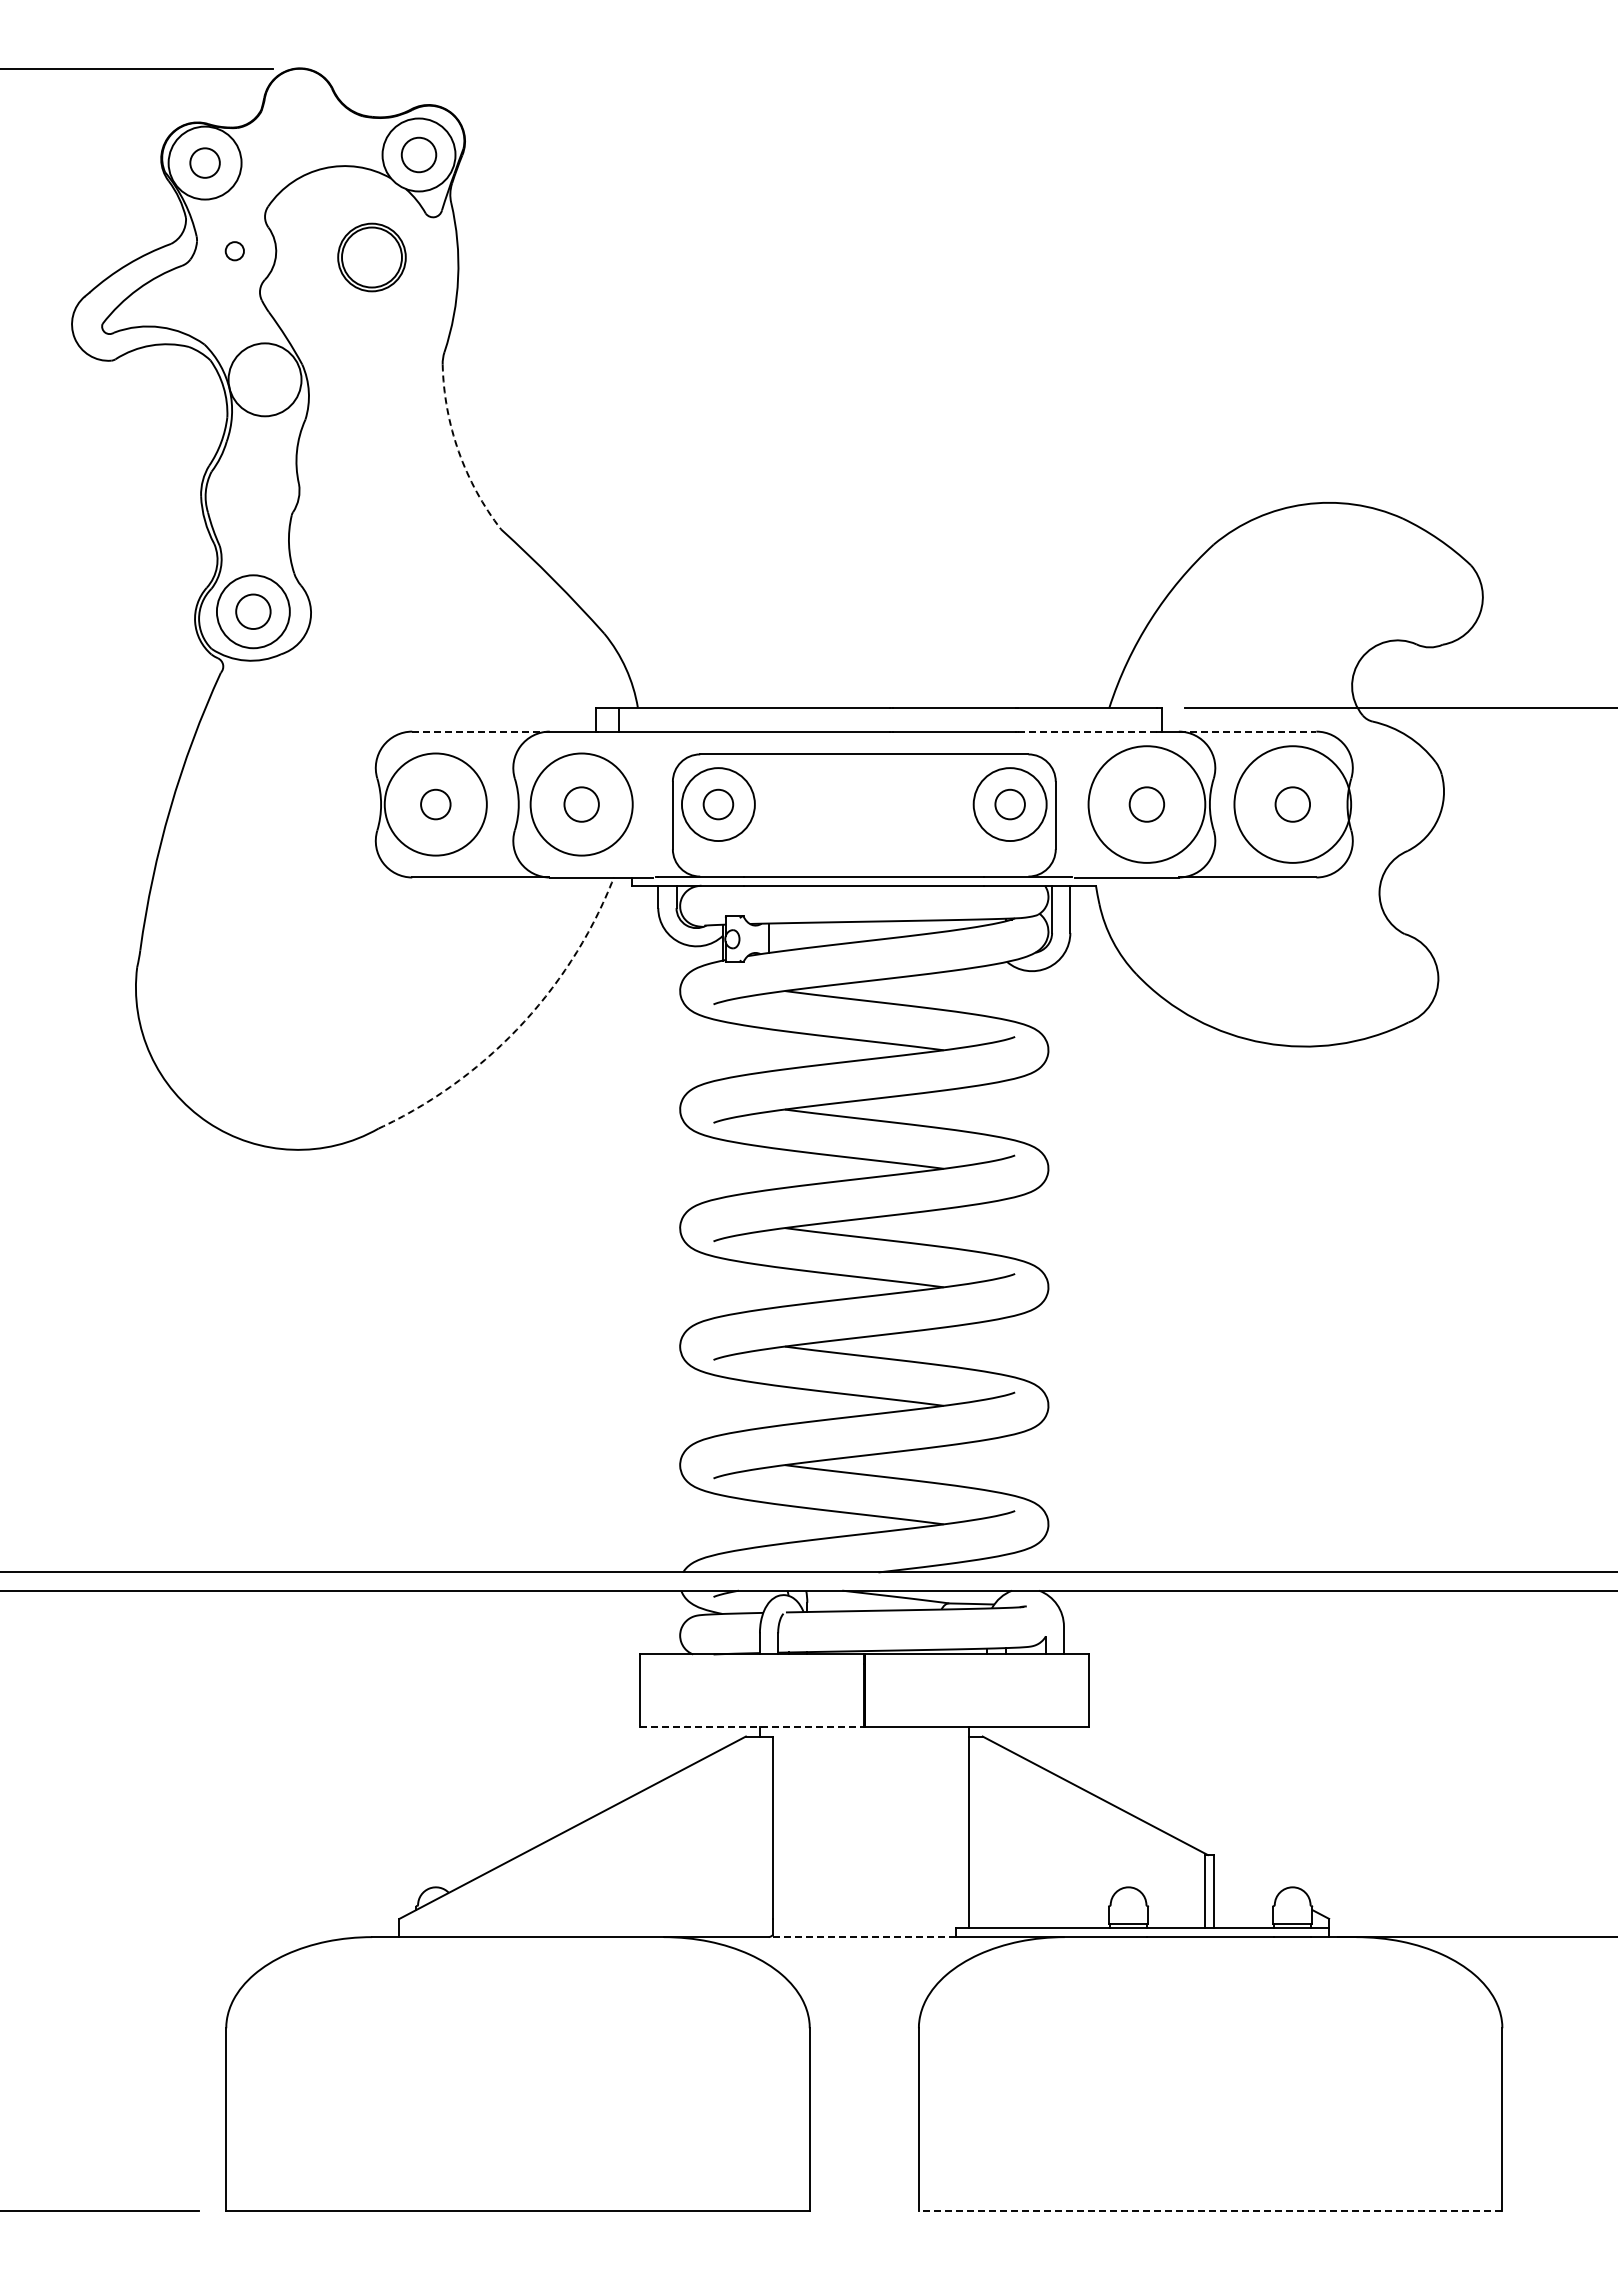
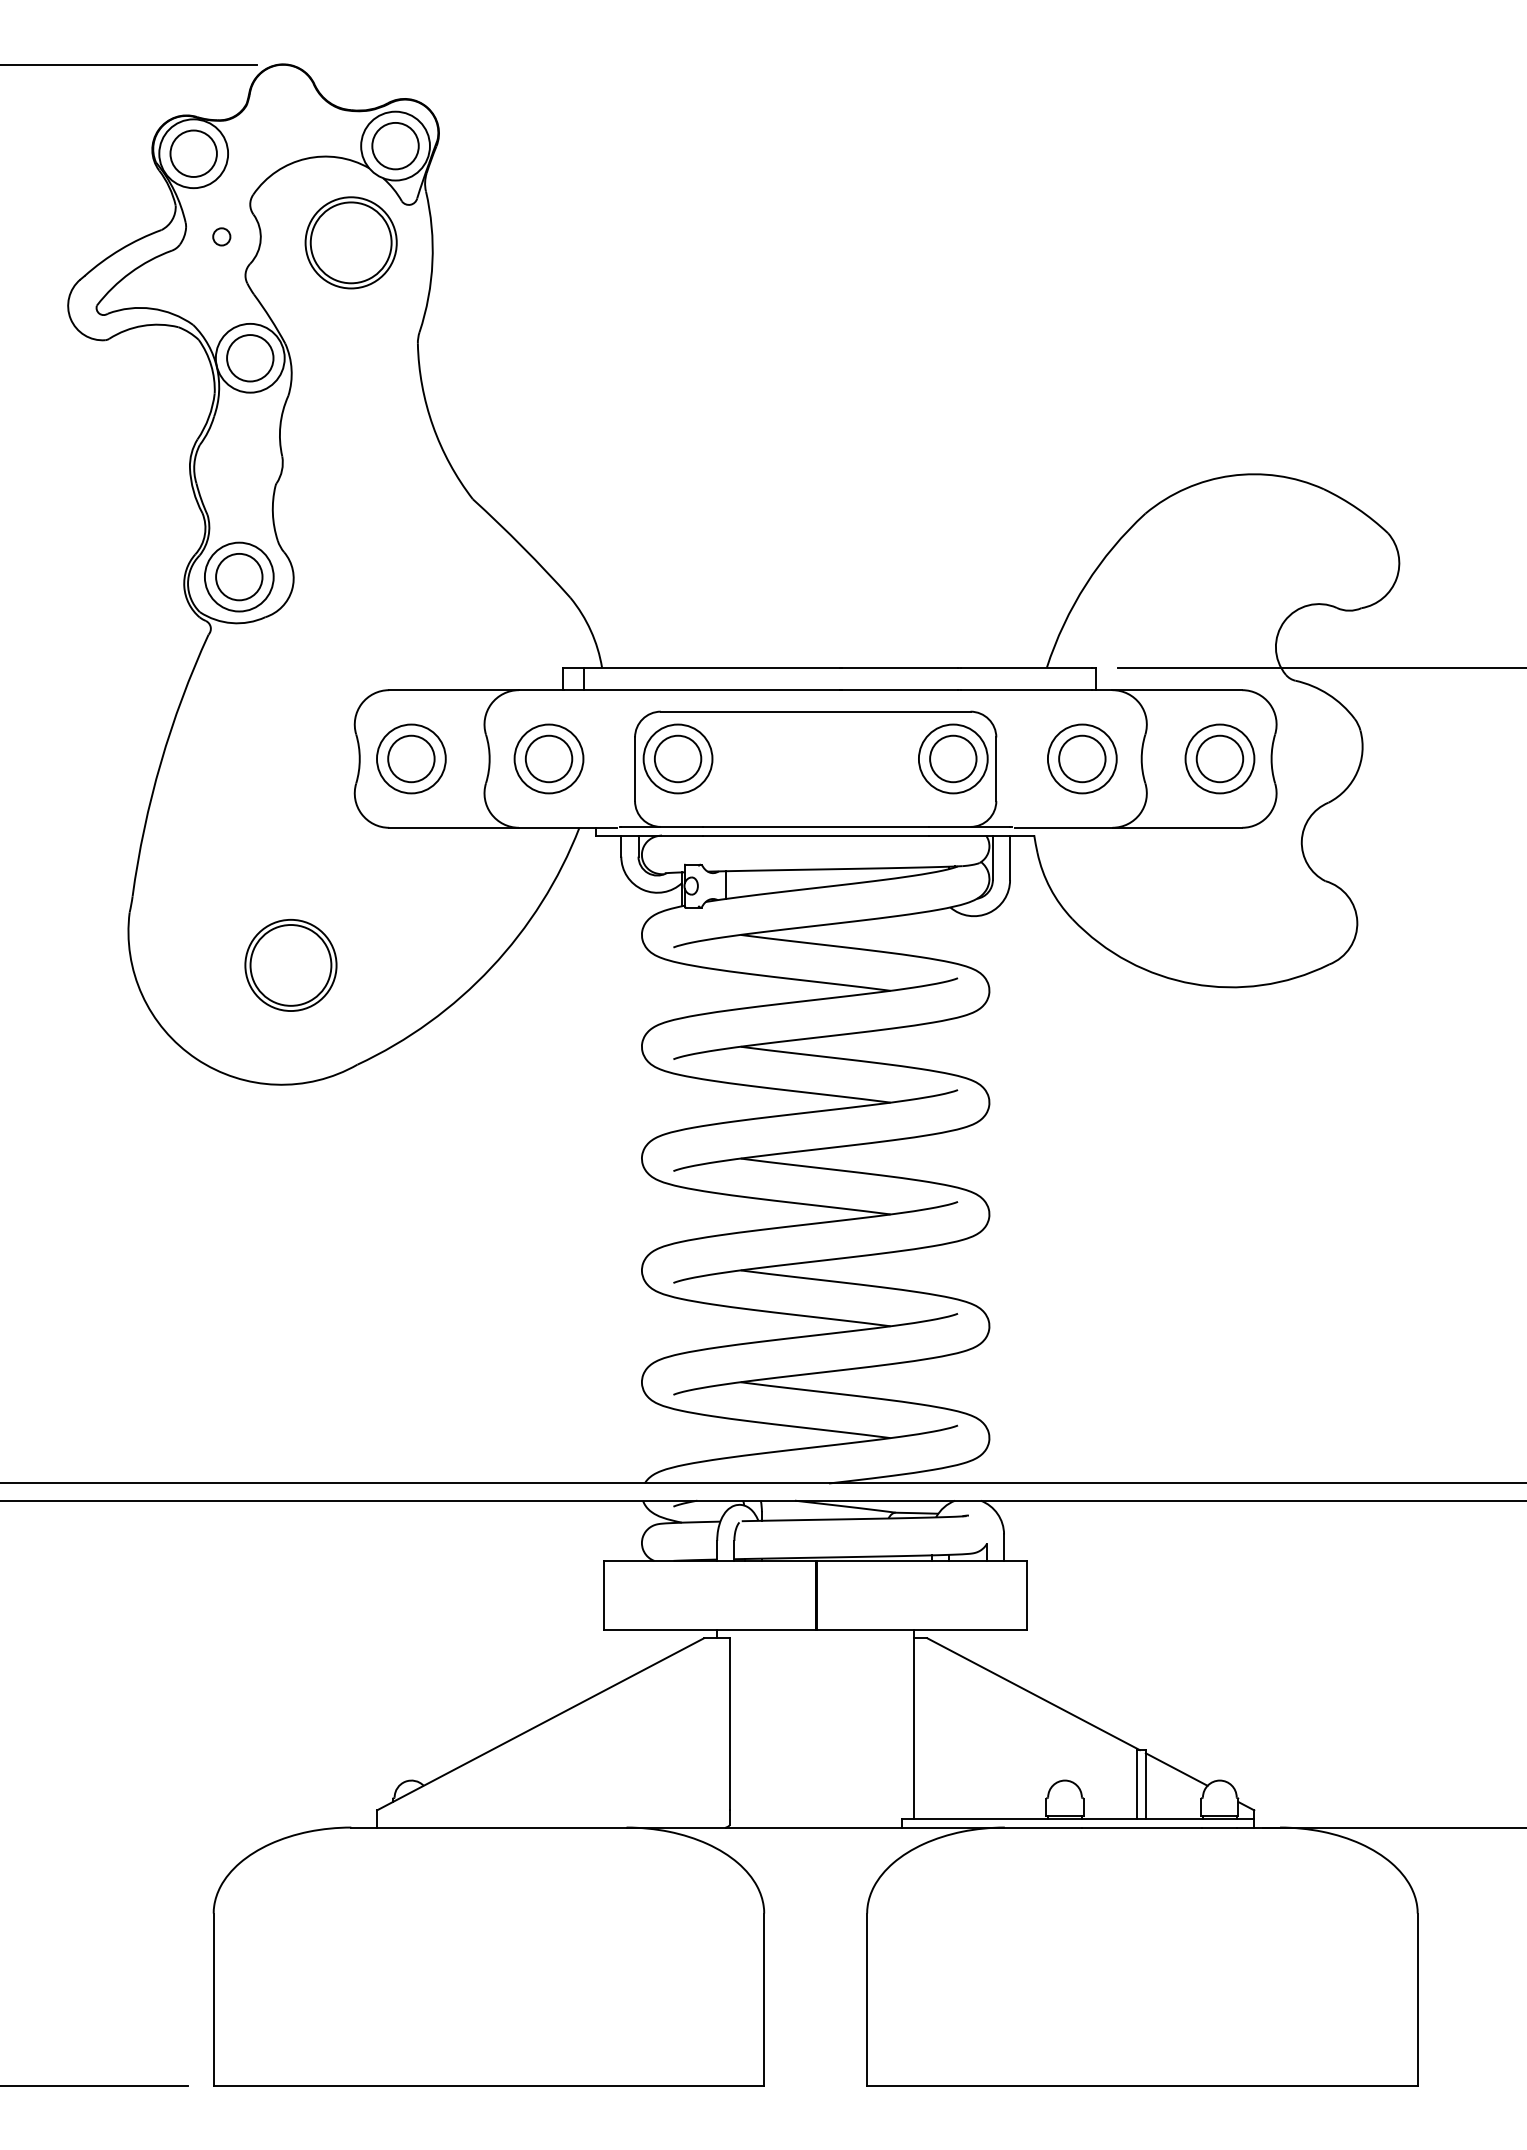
circle: (418, 154) -> (395, 145), size x1.43
circle: (204, 162) -> (193, 153), size x1.67
part: (371, 257) -> (350, 242), size x1.43
circle: (264, 379) -> (249, 357), added
arc: (458, 451) -> (432, 425), dashed -> solid
circle: (253, 611) -> (239, 576), size x1.43
line: (481, 731) -> (454, 690), dashed -> solid
line: (1087, 731) -> (1026, 690), dashed -> solid
line: (1247, 731) -> (1177, 690), dashed -> solid
circle: (435, 804) -> (411, 758), size x0.71
circle: (435, 804) -> (411, 758), size x1.67
circle: (581, 804) -> (548, 758), size x0.71
circle: (581, 804) -> (548, 758), size x1.43
circle: (718, 804) -> (678, 758), size x1.67
circle: (1009, 804) -> (952, 758), size x1.67
circle: (1146, 804) -> (1081, 758), size x0.62
circle: (1146, 804) -> (1081, 758), size x1.43
circle: (1292, 804) -> (1219, 758), size x0.62
circle: (1292, 804) -> (1219, 758), size x1.43
part: (308, 1023) -> (291, 965), added
arc: (520, 1025) -> (491, 967), dashed -> solid
line: (752, 1727) -> (710, 1629), dashed -> solid
line: (1246, 1875) -> (1176, 1769), added
line: (862, 1937) -> (813, 1827), dashed -> solid
line: (1210, 2210) -> (1142, 2085), dashed -> solid

